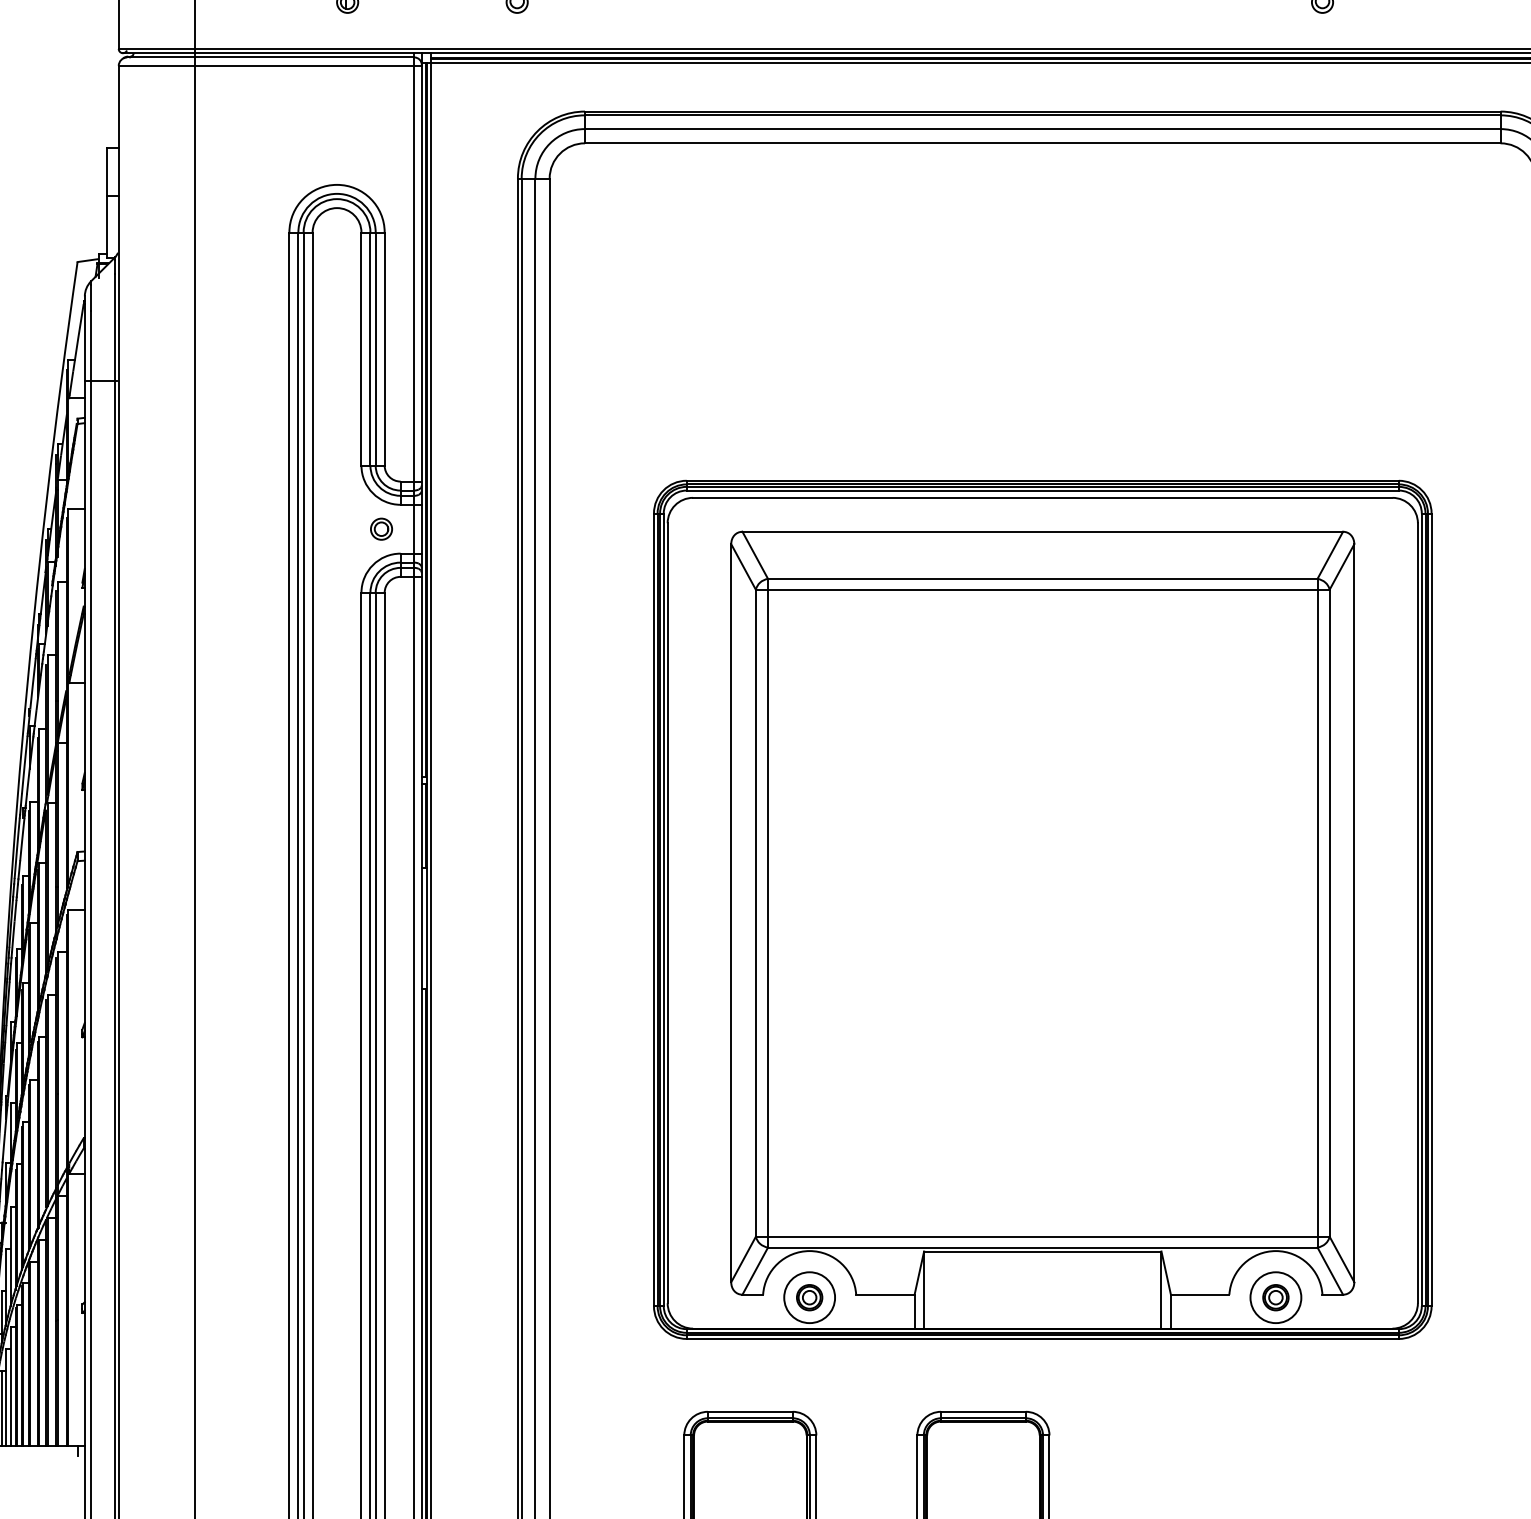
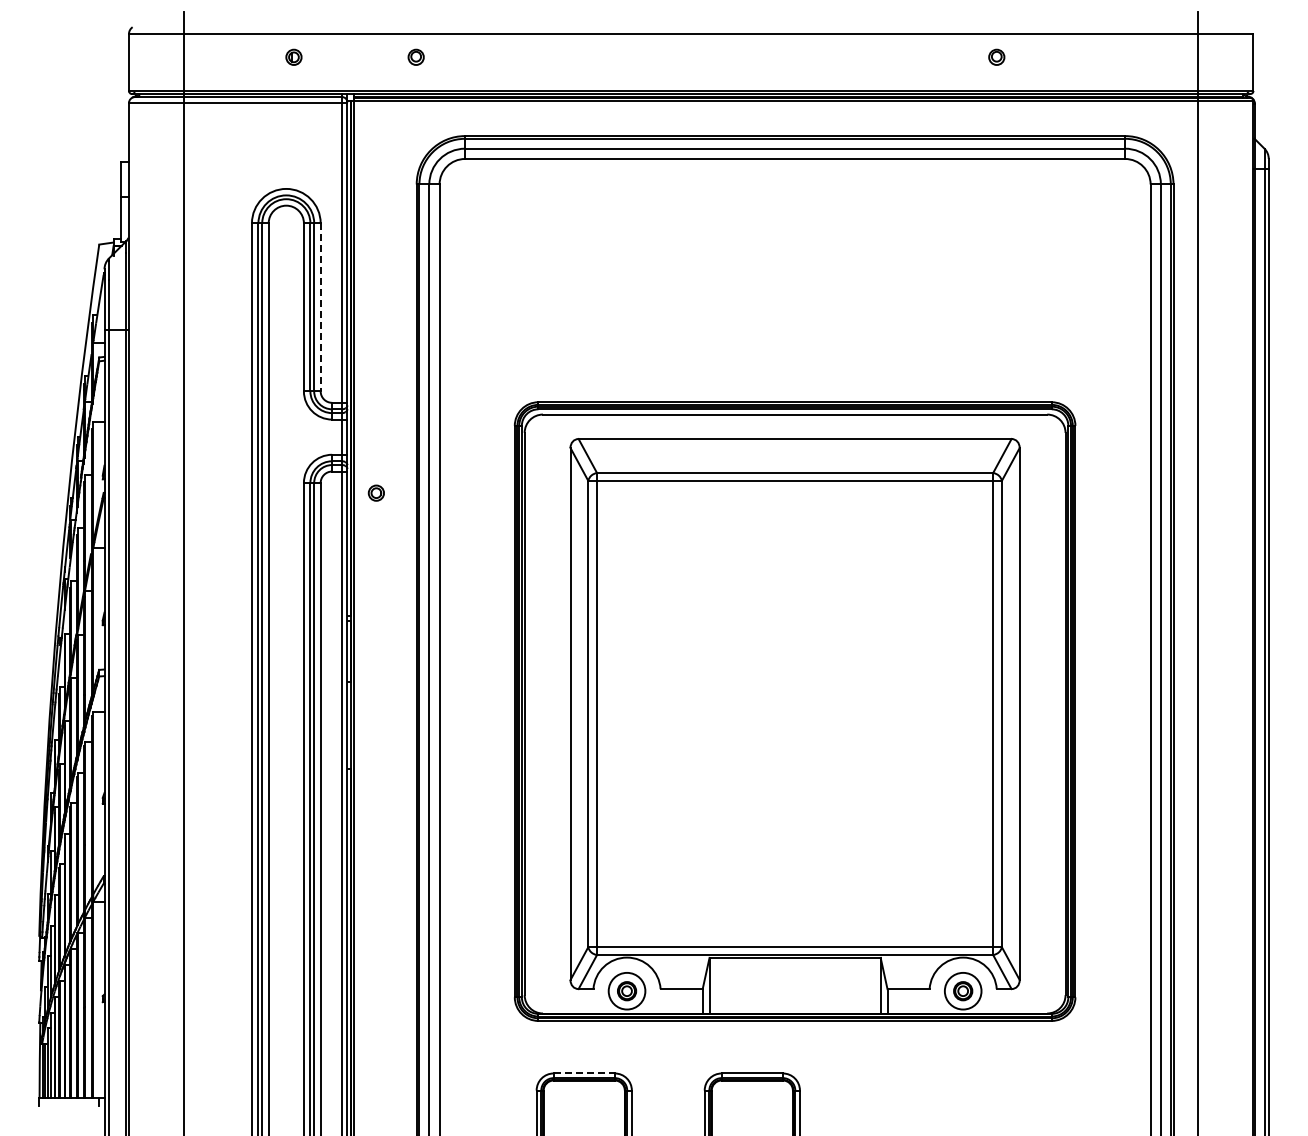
line: (384, 349) -> (320, 307), solid -> dashed
part: (380, 528) -> (375, 492), moved
line: (750, 1411) -> (584, 1073), solid -> dashed

